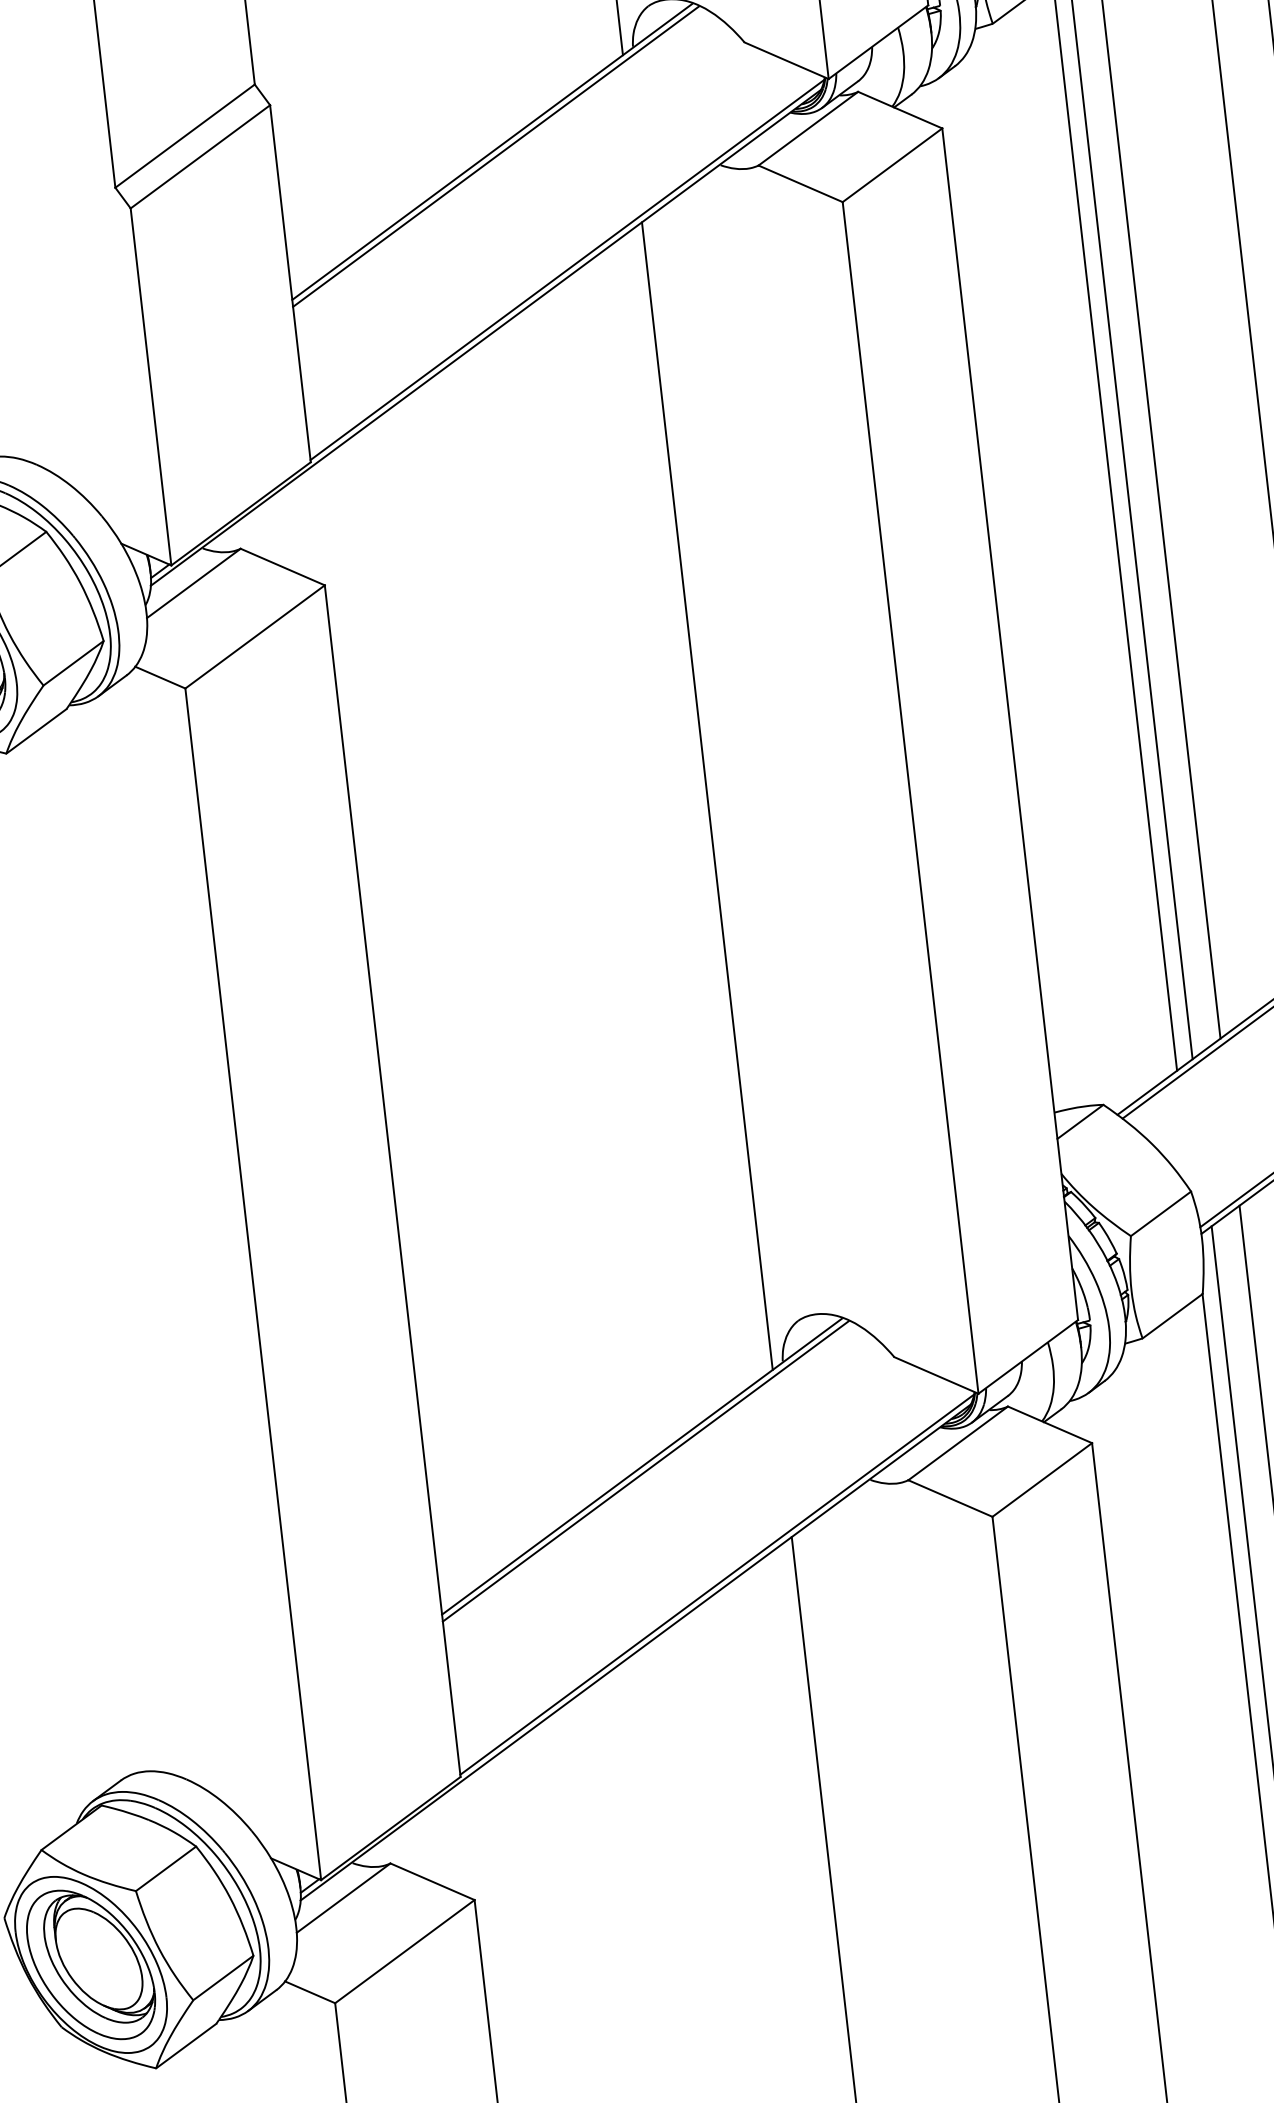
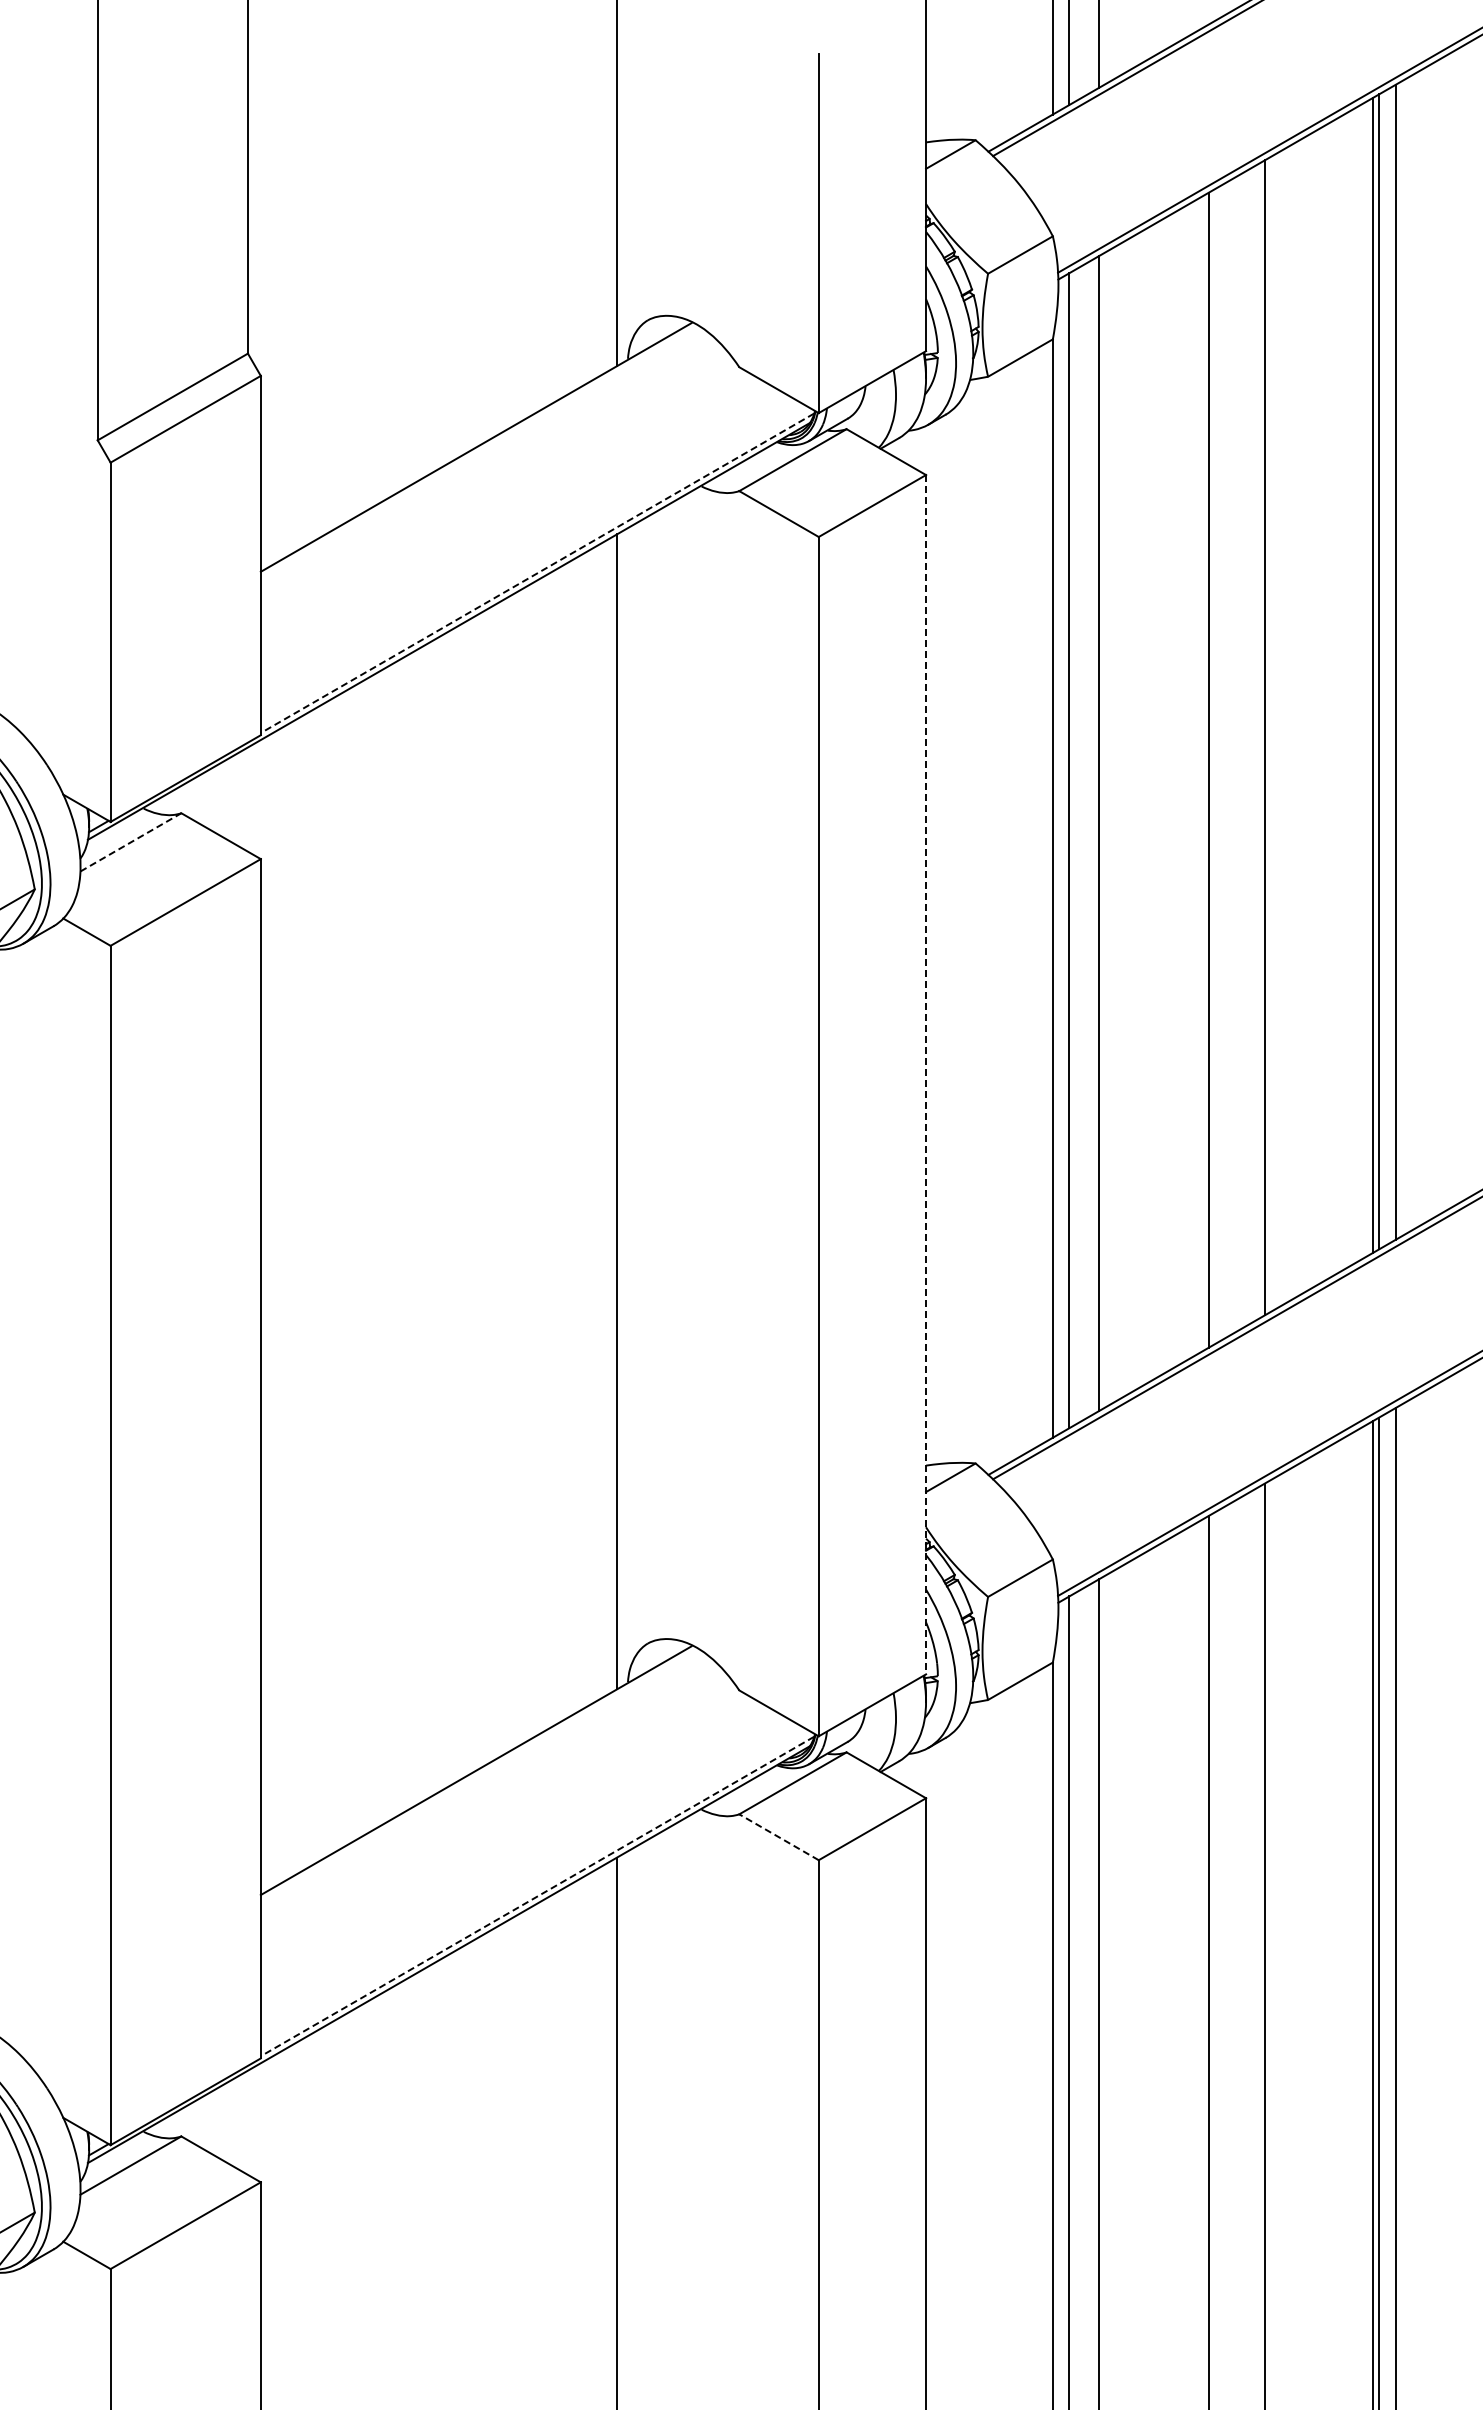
line: (495, 156) -> (478, 452), removed
line: (567, 270) -> (537, 573), solid -> dashed
line: (194, 583) -> (131, 842), solid -> dashed
line: (1010, 723) -> (926, 1074), solid -> dashed
line: (644, 1471) -> (478, 1775), removed
line: (950, 1498) -> (779, 1837), solid -> dashed
line: (717, 1584) -> (537, 1896), solid -> dashed

